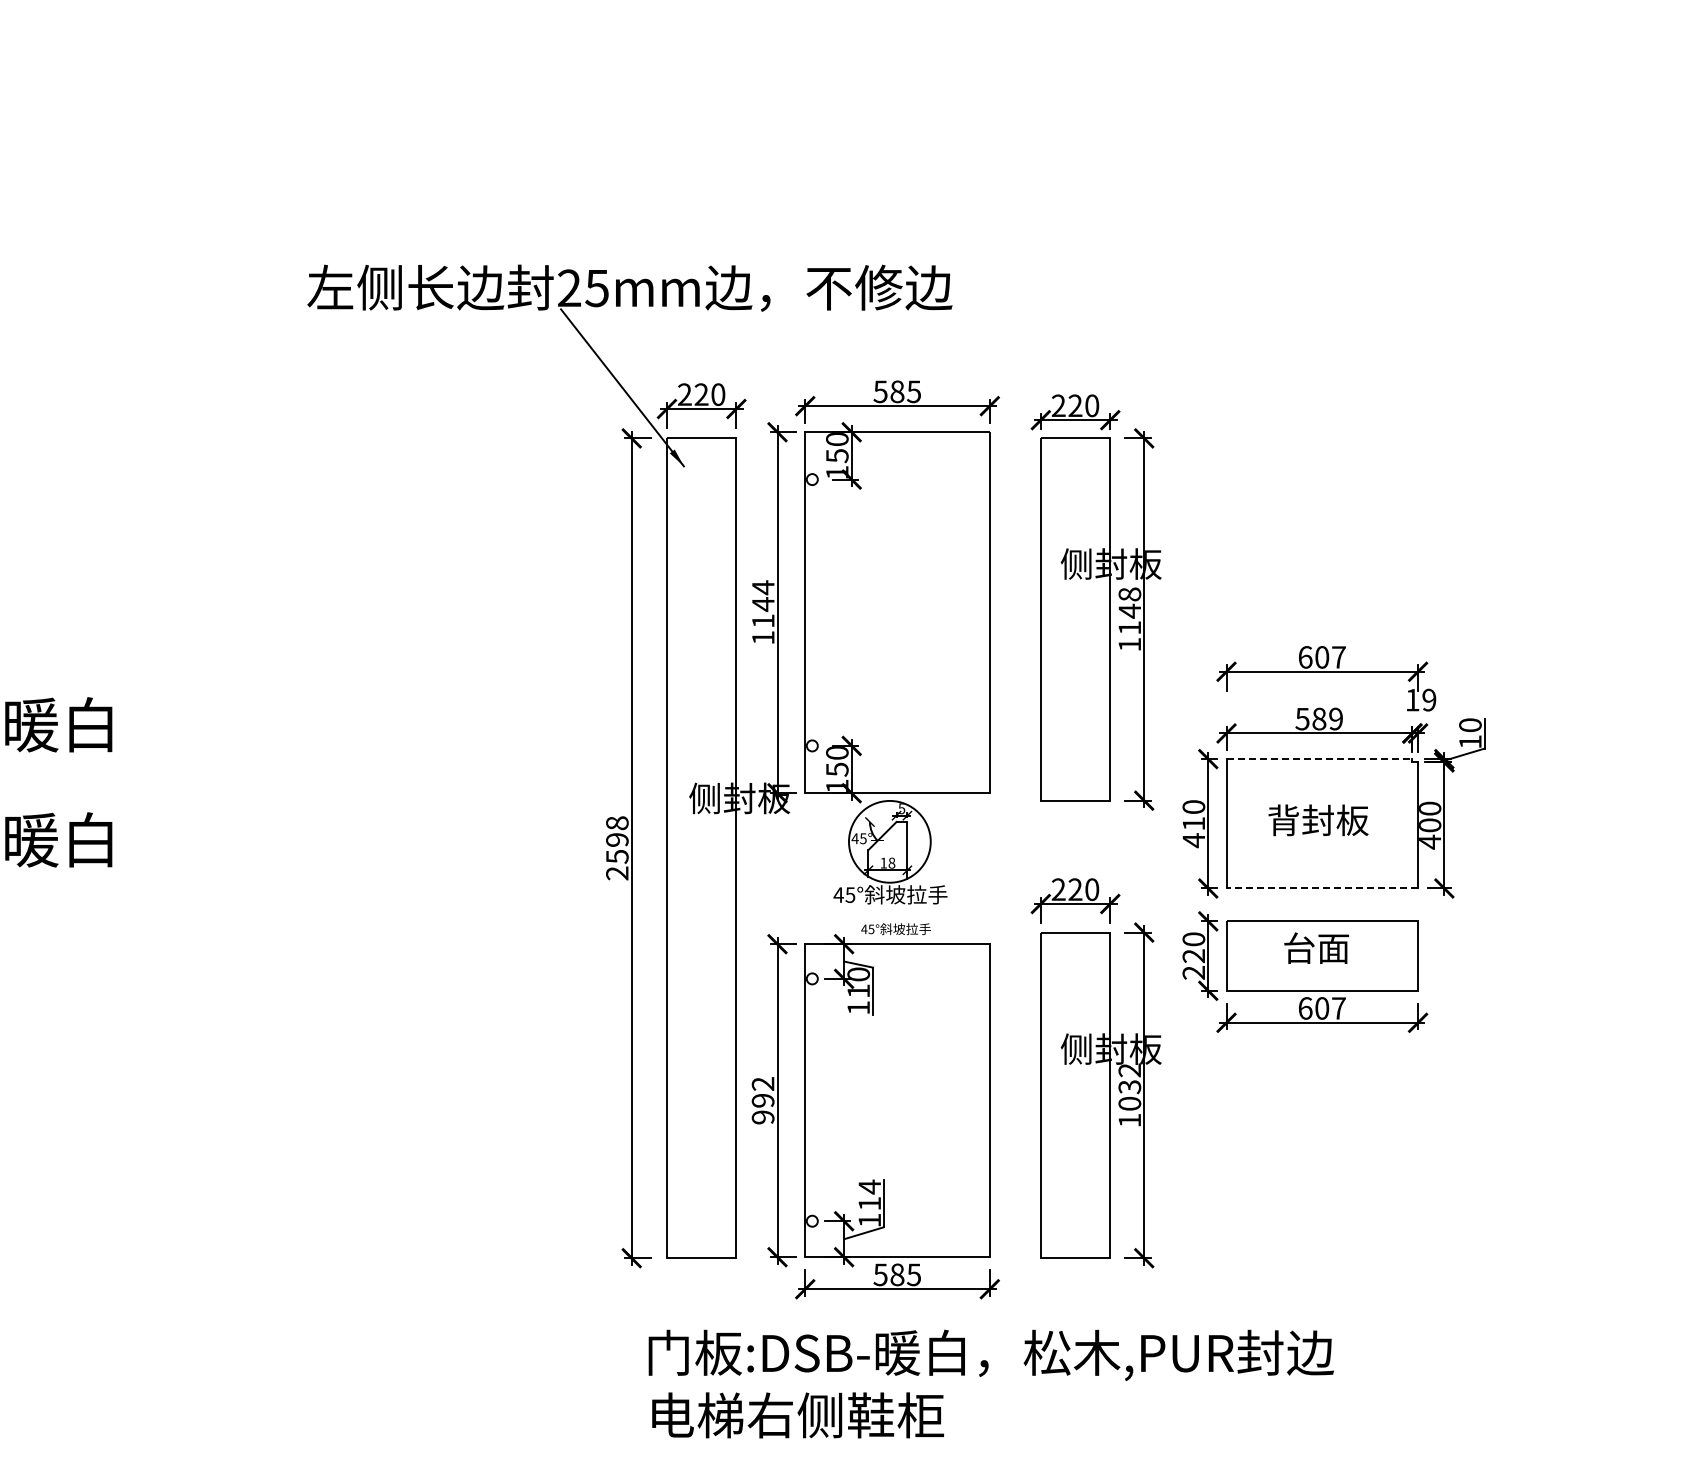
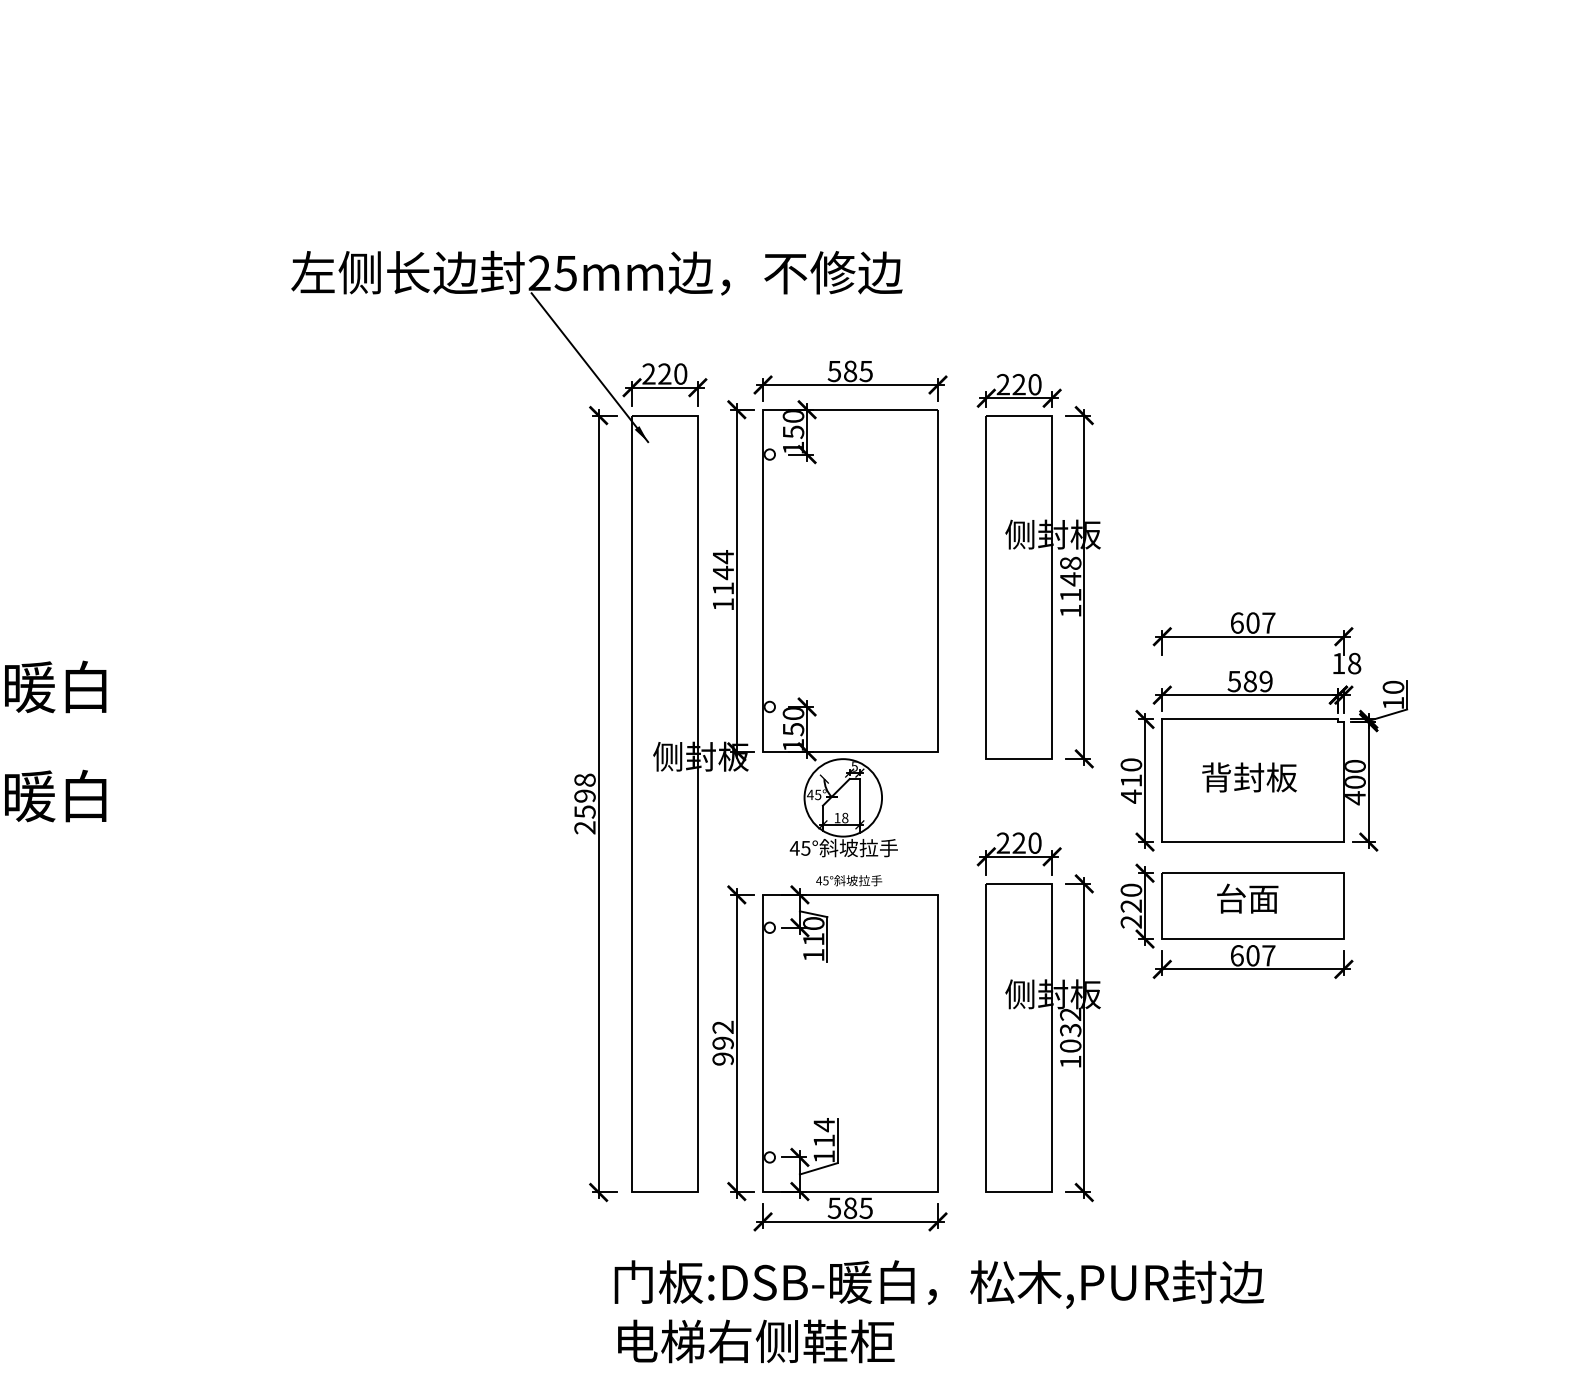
text: (1429, 699) -> (1354, 662), 19 -> 18
line: (1319, 759) -> (1250, 719), dashed -> solid
line: (1322, 888) -> (1253, 842), dashed -> solid

